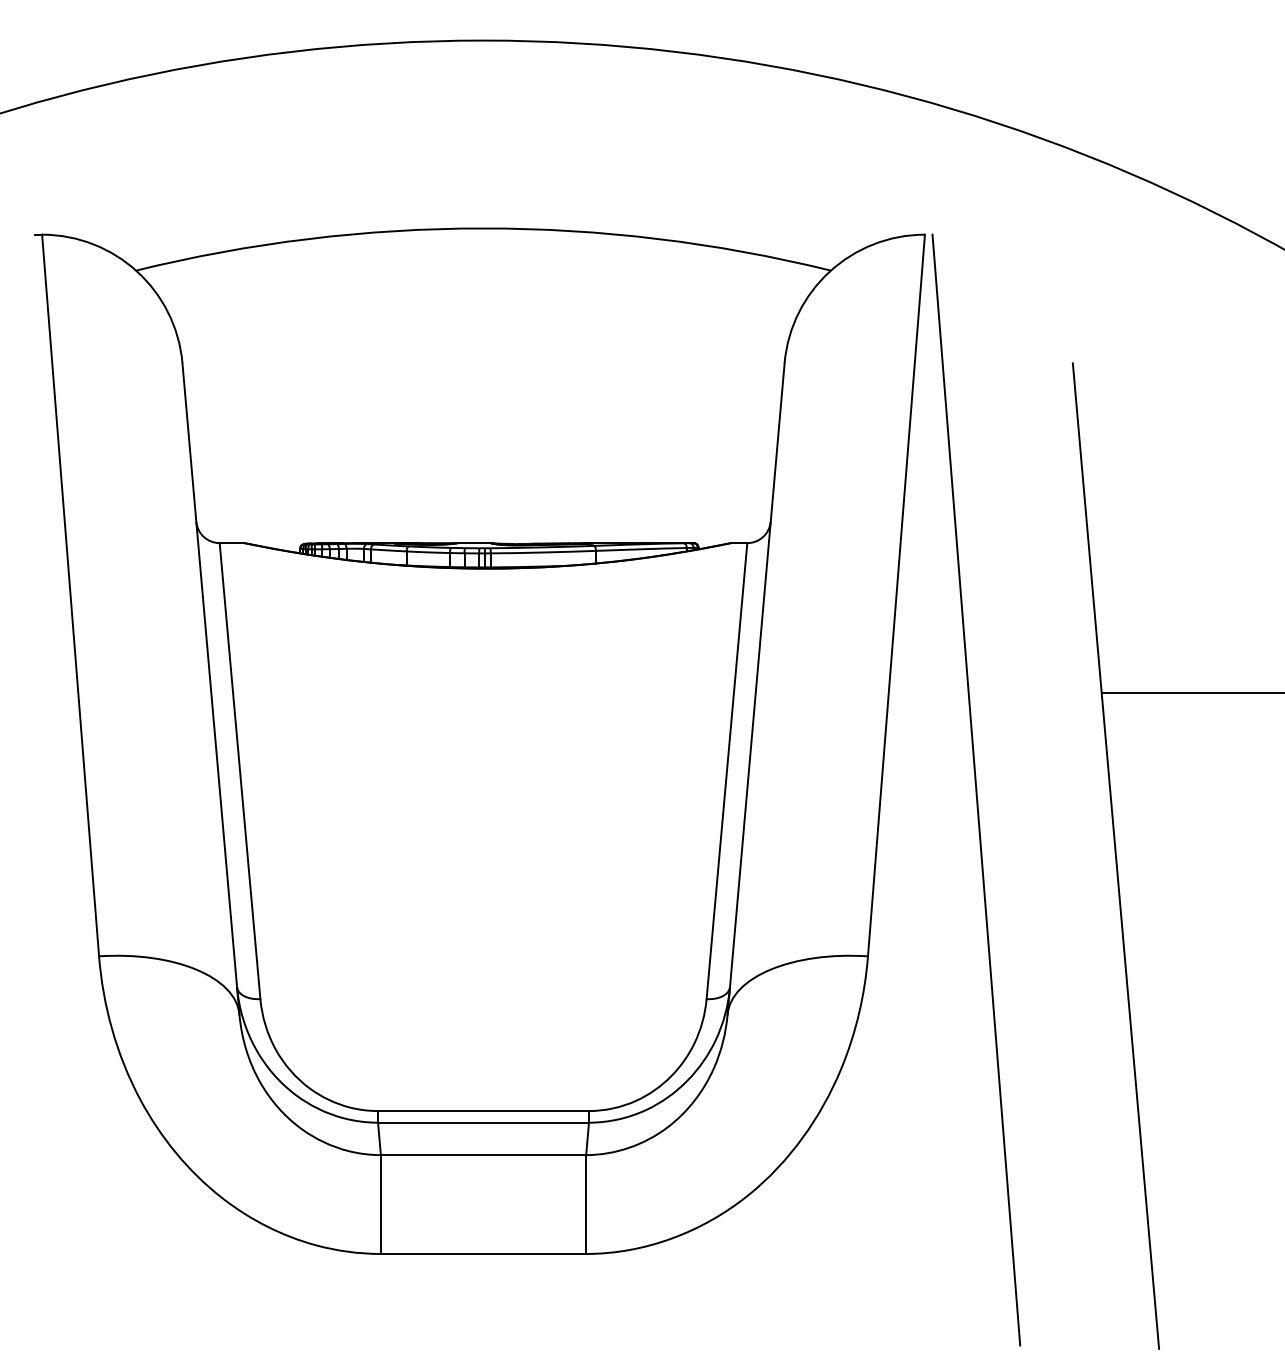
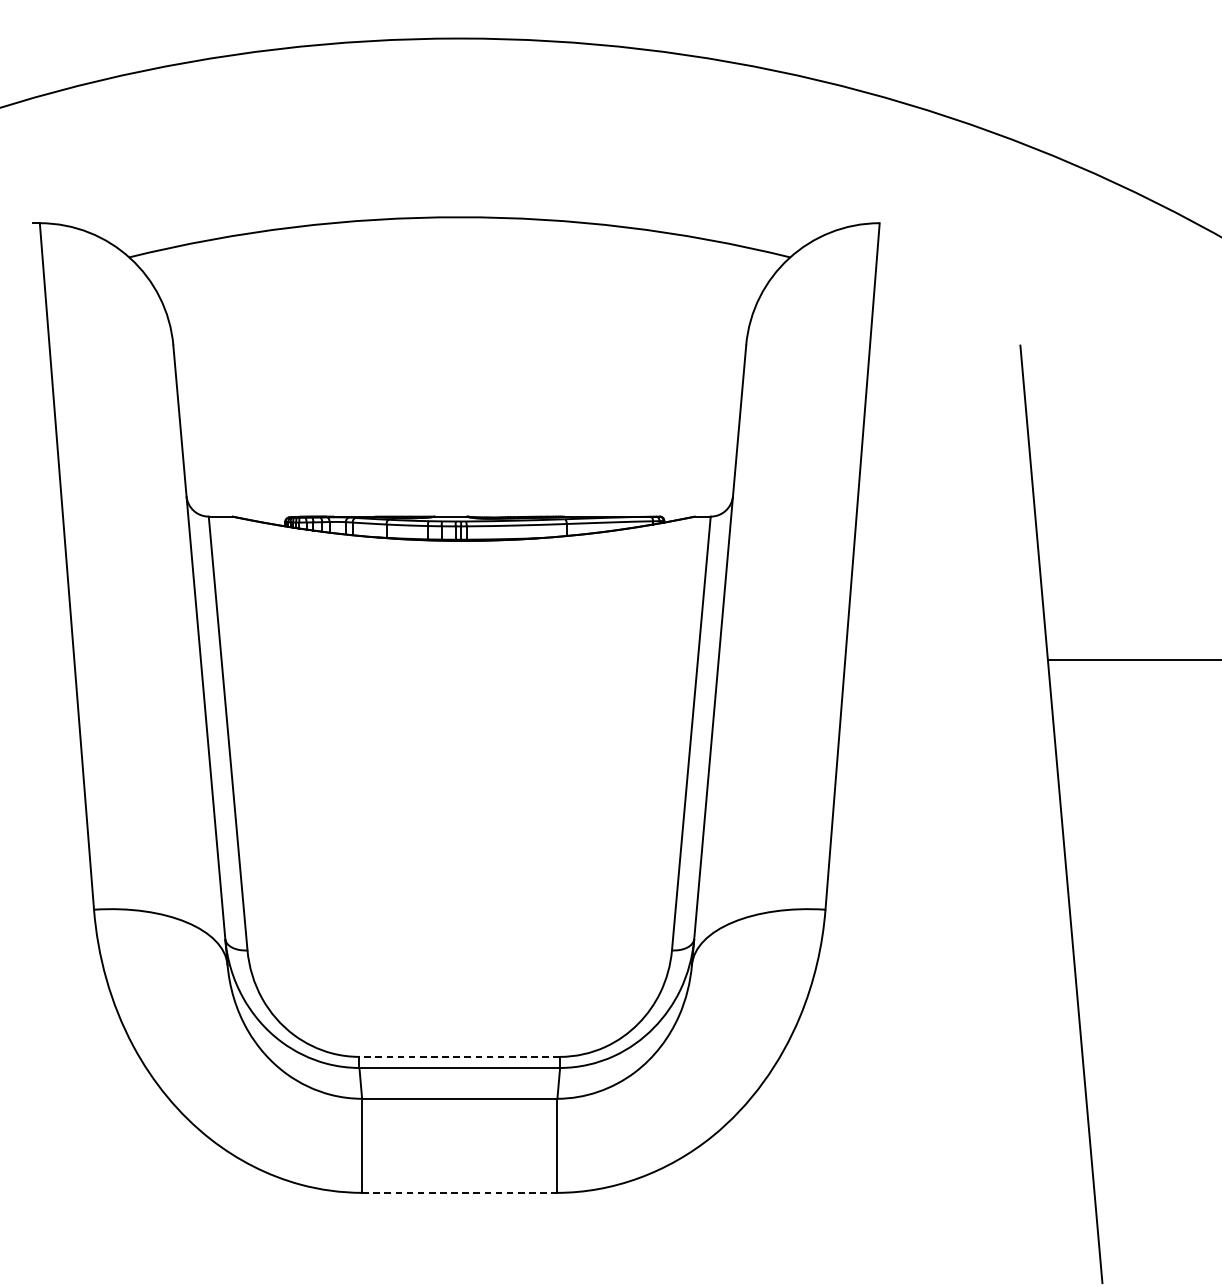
line: (976, 789) -> (928, 750), removed
line: (483, 1111) -> (459, 1057), solid -> dashed
line: (483, 1253) -> (459, 1192), solid -> dashed

